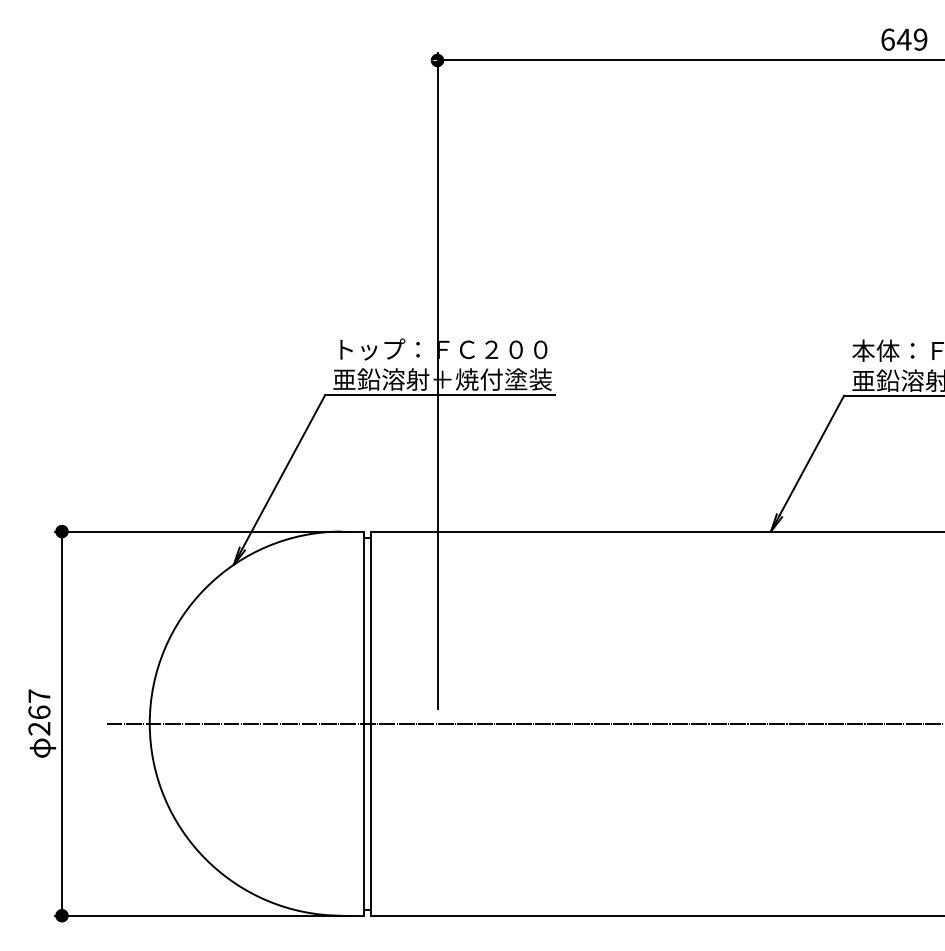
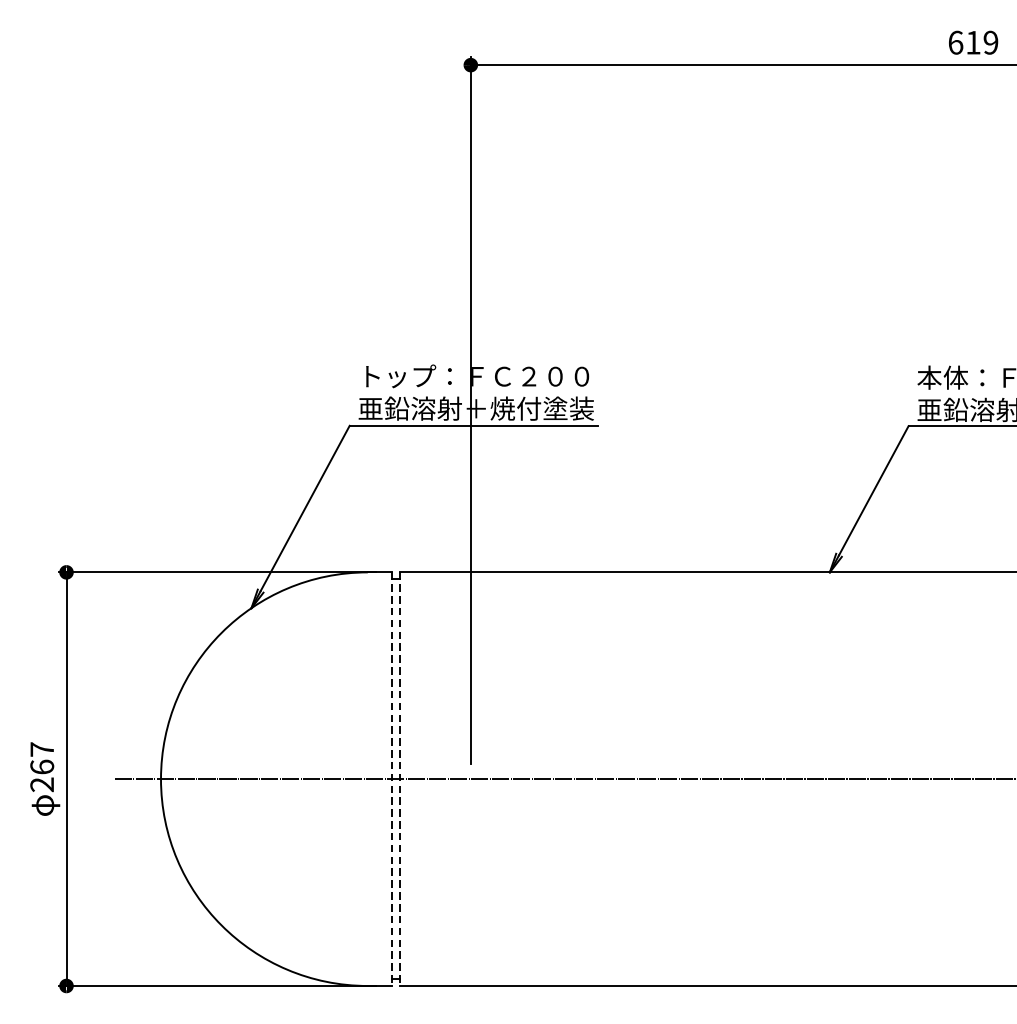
text: (903, 39) -> (972, 42), 649 -> 619
line: (364, 724) -> (392, 780), solid -> dashed
line: (371, 724) -> (399, 780), solid -> dashed

